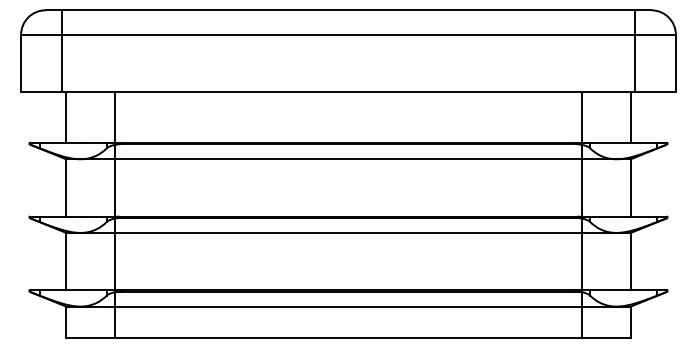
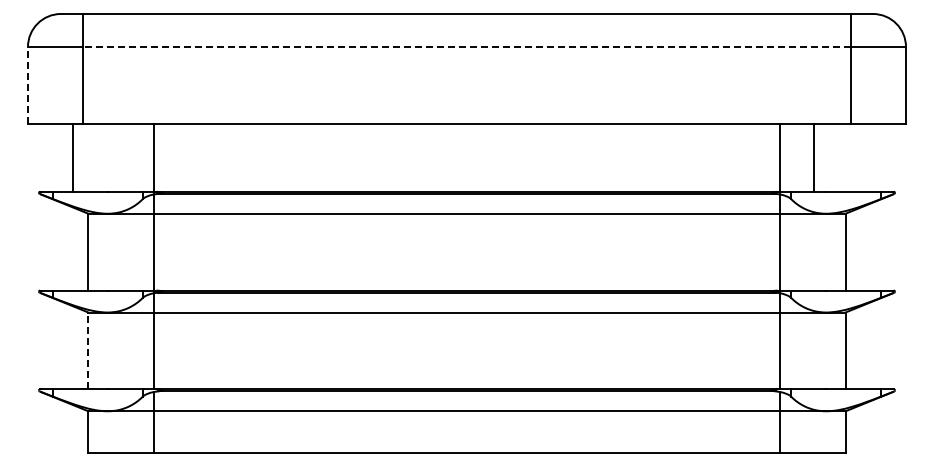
line: (348, 34) -> (466, 46), solid -> dashed
line: (21, 62) -> (28, 84), solid -> dashed
line: (66, 117) -> (73, 157), moved
line: (630, 117) -> (813, 157), moved
line: (66, 261) -> (88, 350), solid -> dashed

